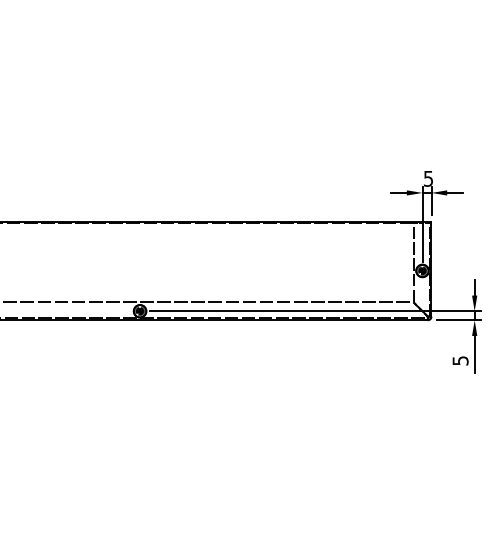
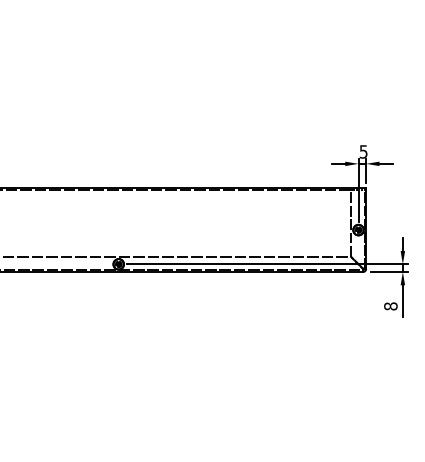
text: (460, 360) -> (390, 306), 5 -> 8

